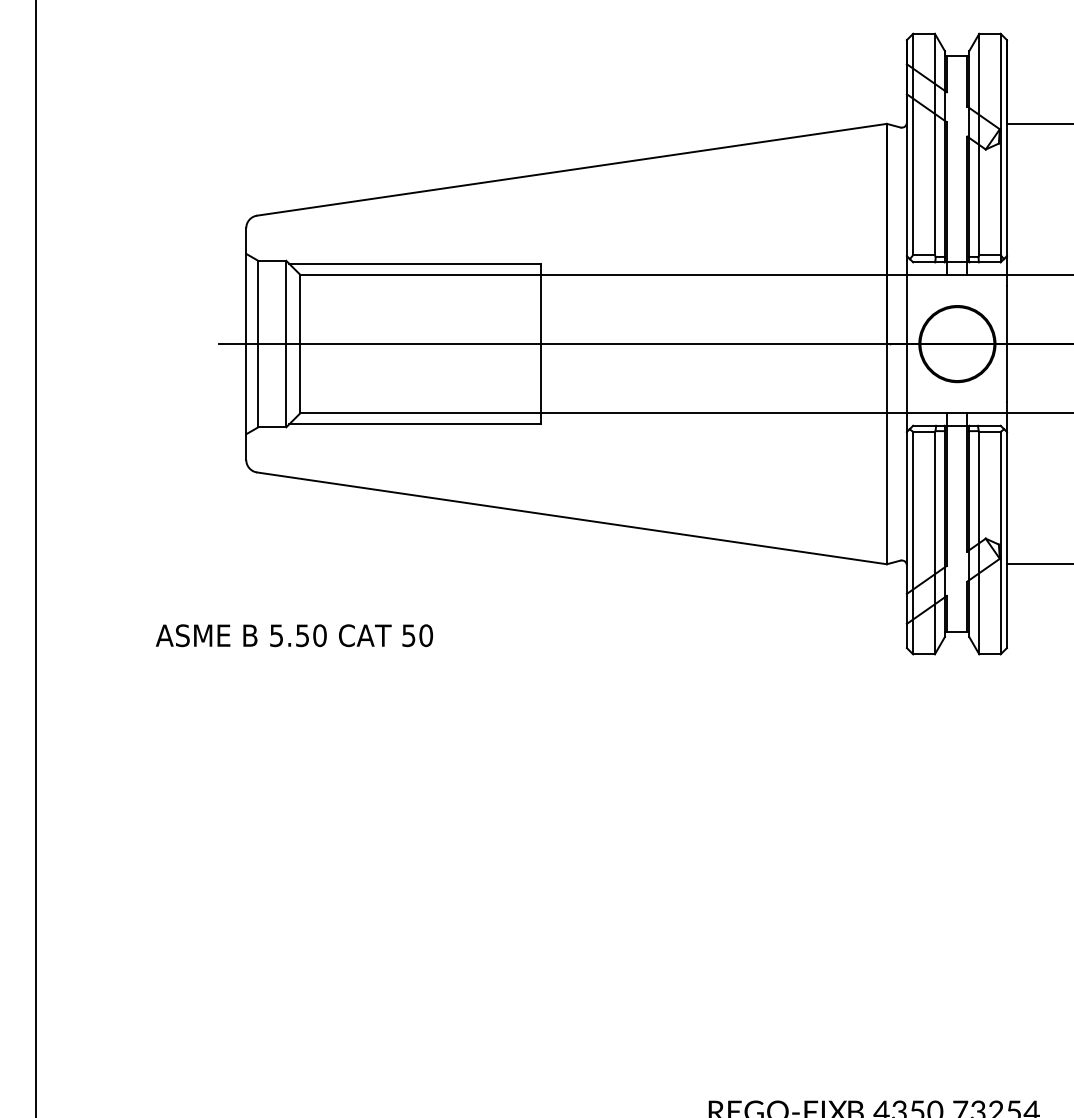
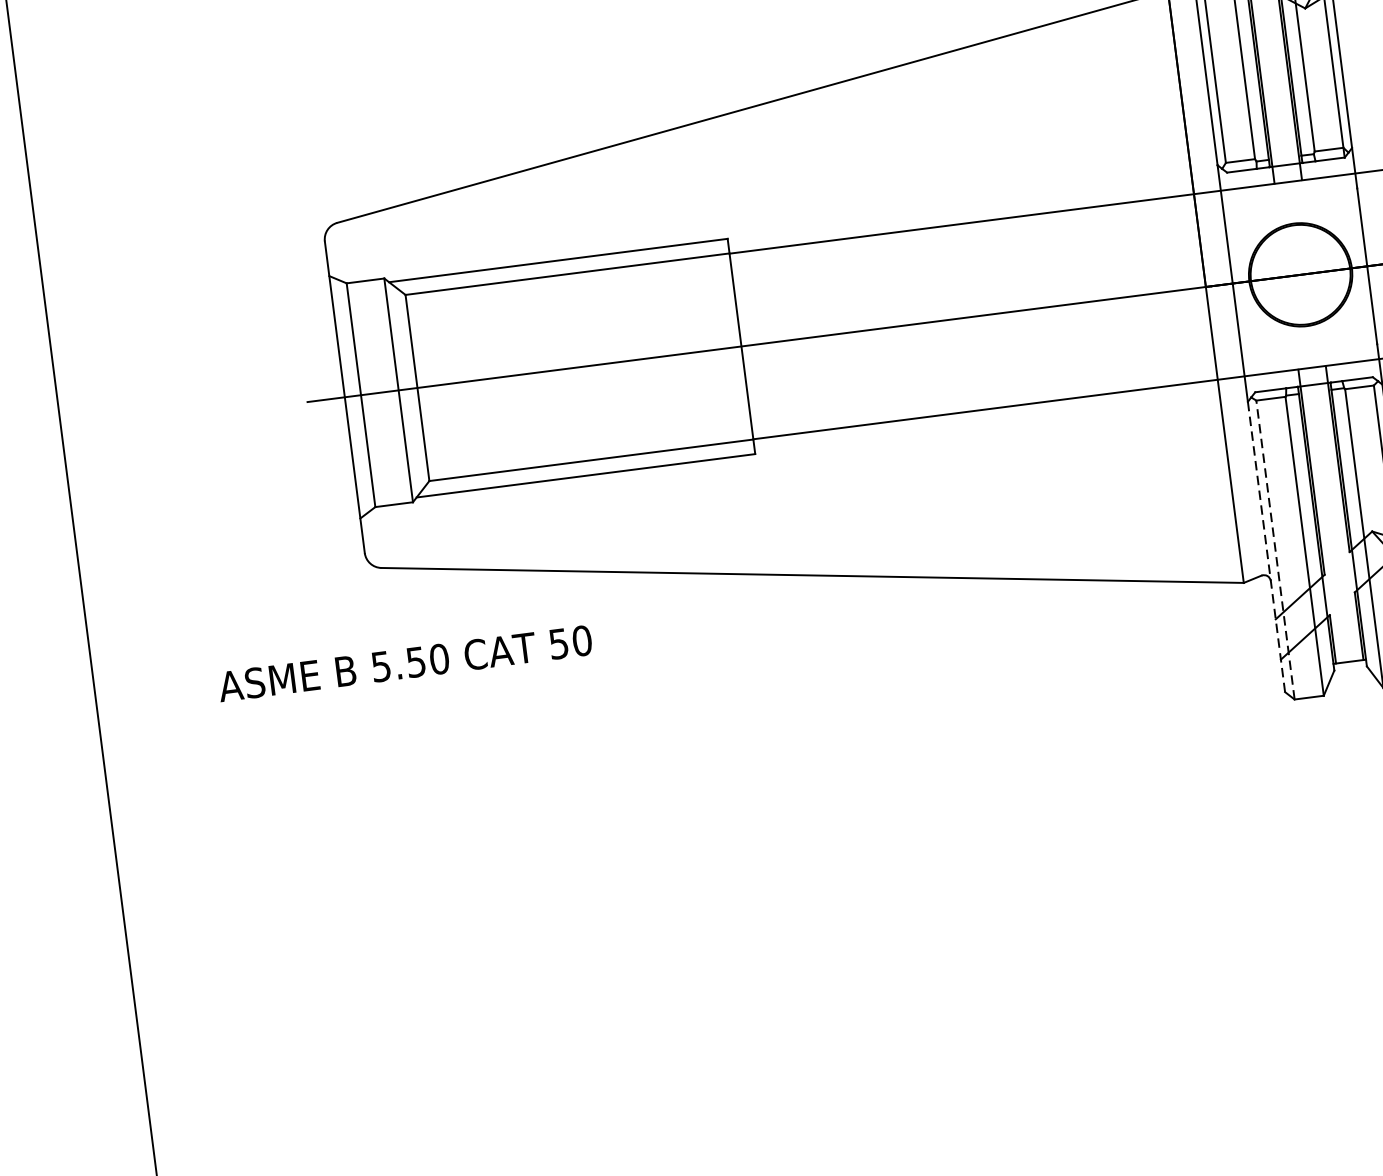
line: (906, 540) -> (1266, 547), solid -> dashed
line: (913, 542) -> (1275, 549), solid -> dashed
text: (293, 635) -> (403, 663), moved

